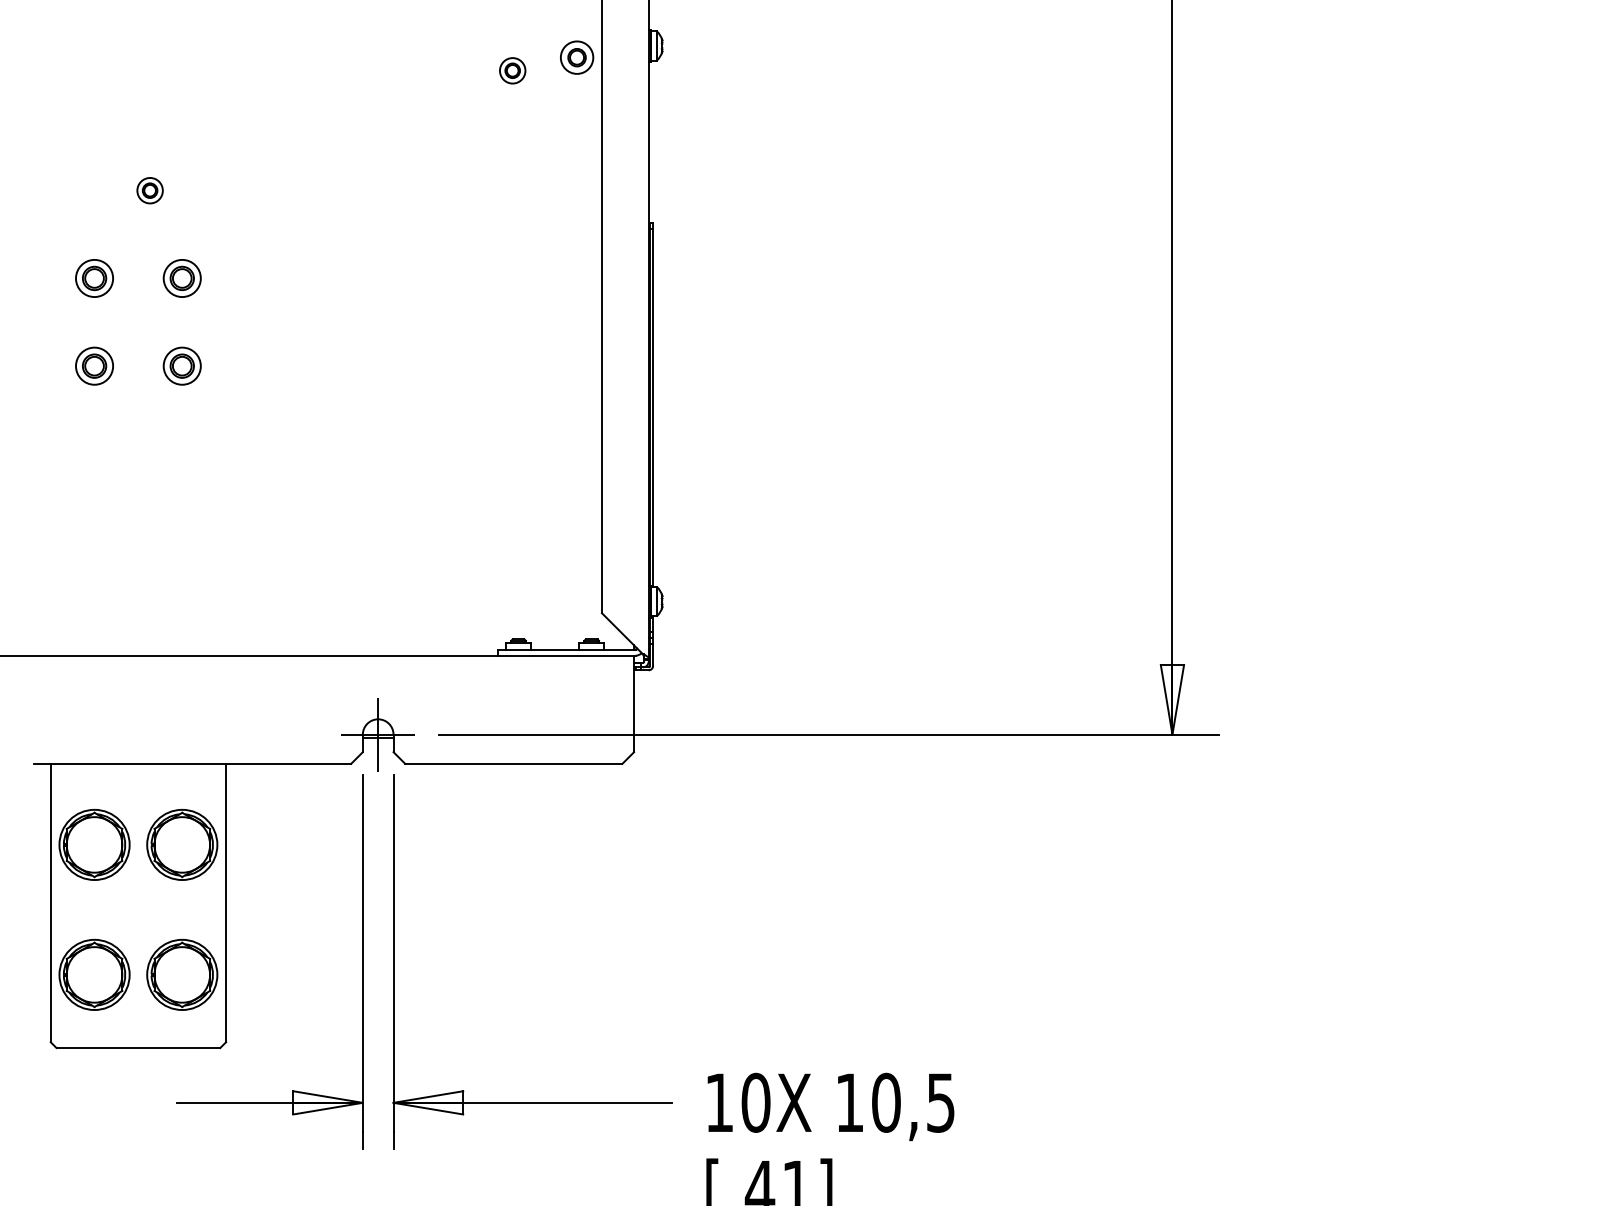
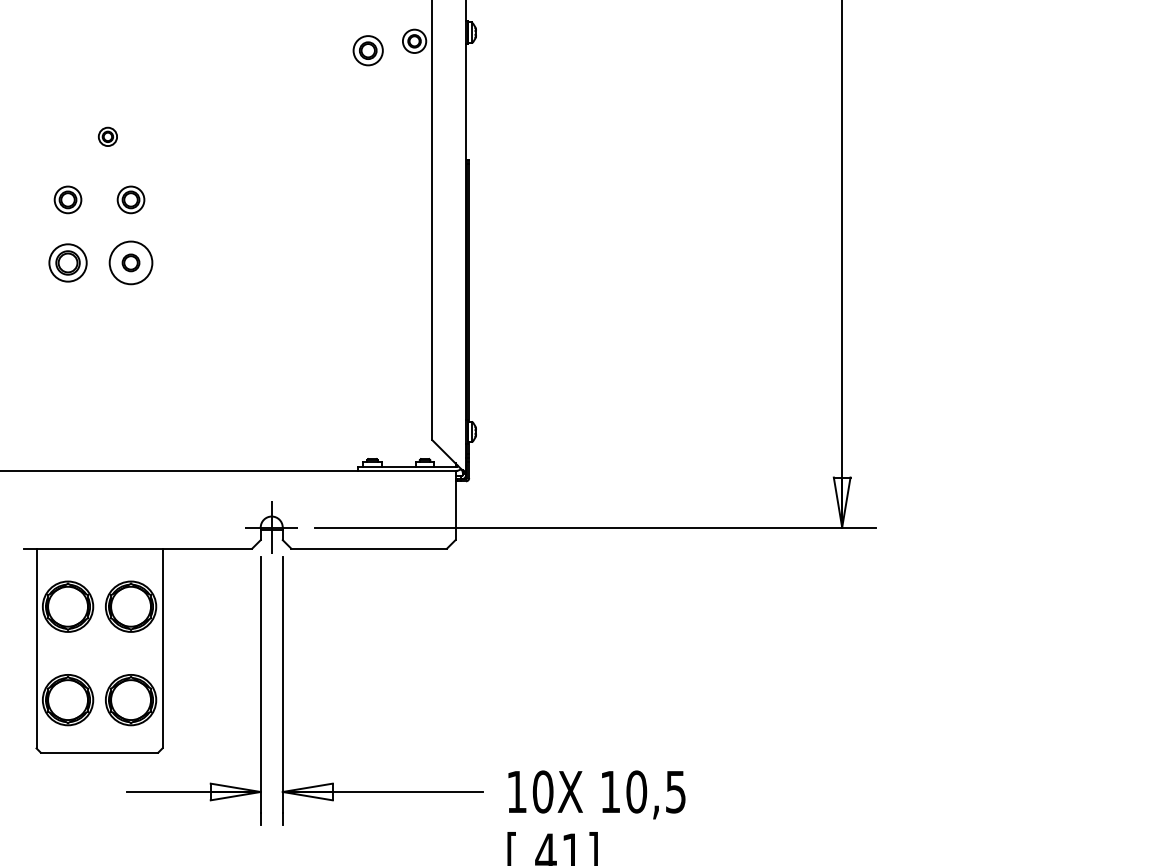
part: (512, 70) -> (368, 50), size x1.6
part: (94, 365) -> (68, 262), size x1.4
circle: (181, 365) -> (130, 262), size x1.6

